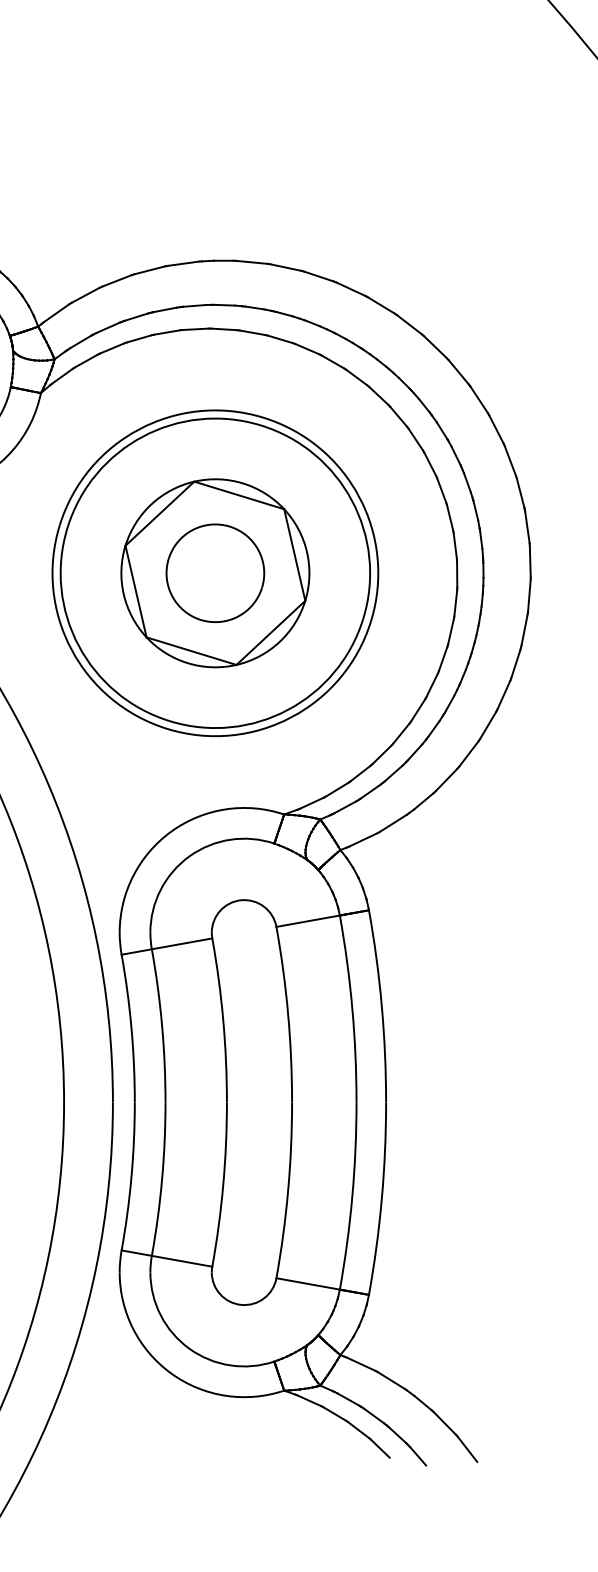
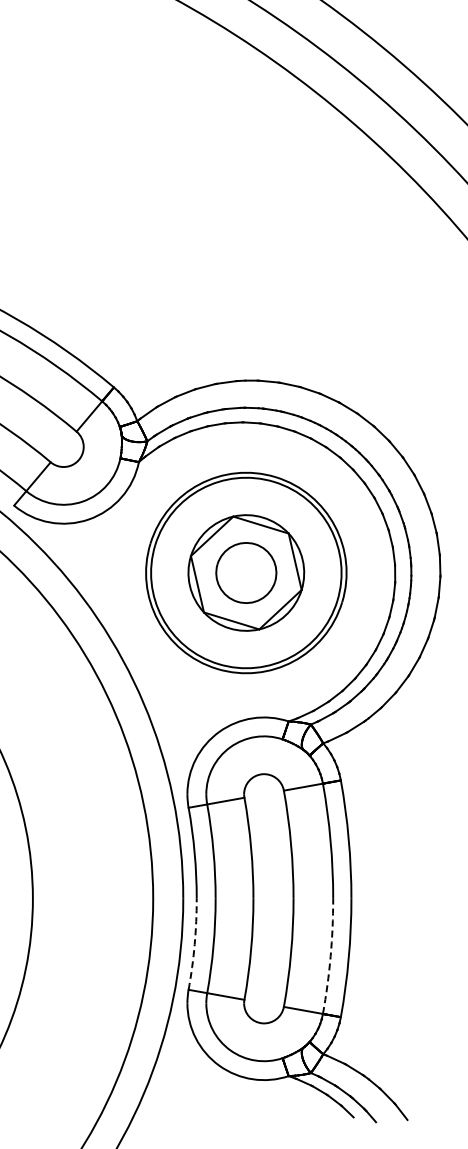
arc: (131, 1176) -> (194, 944), solid -> dashed
arc: (352, 1196) -> (330, 956), solid -> dashed

